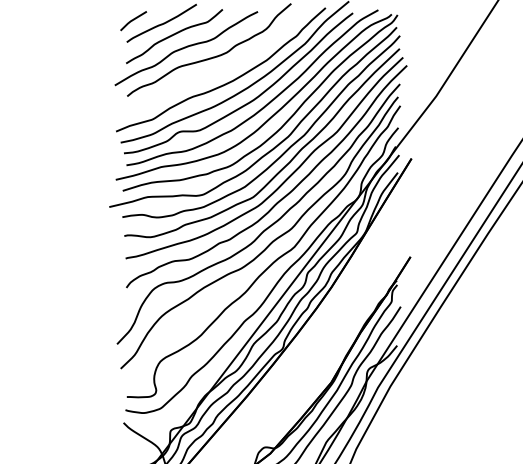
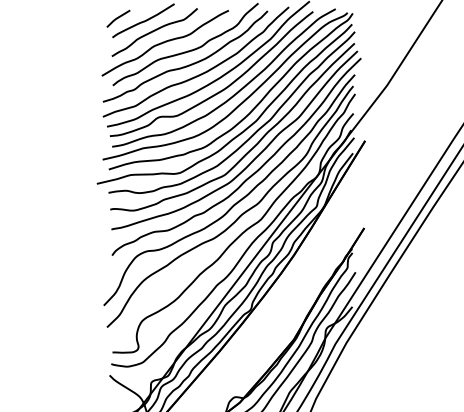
curve: (212, 72) -> (188, 64), added

